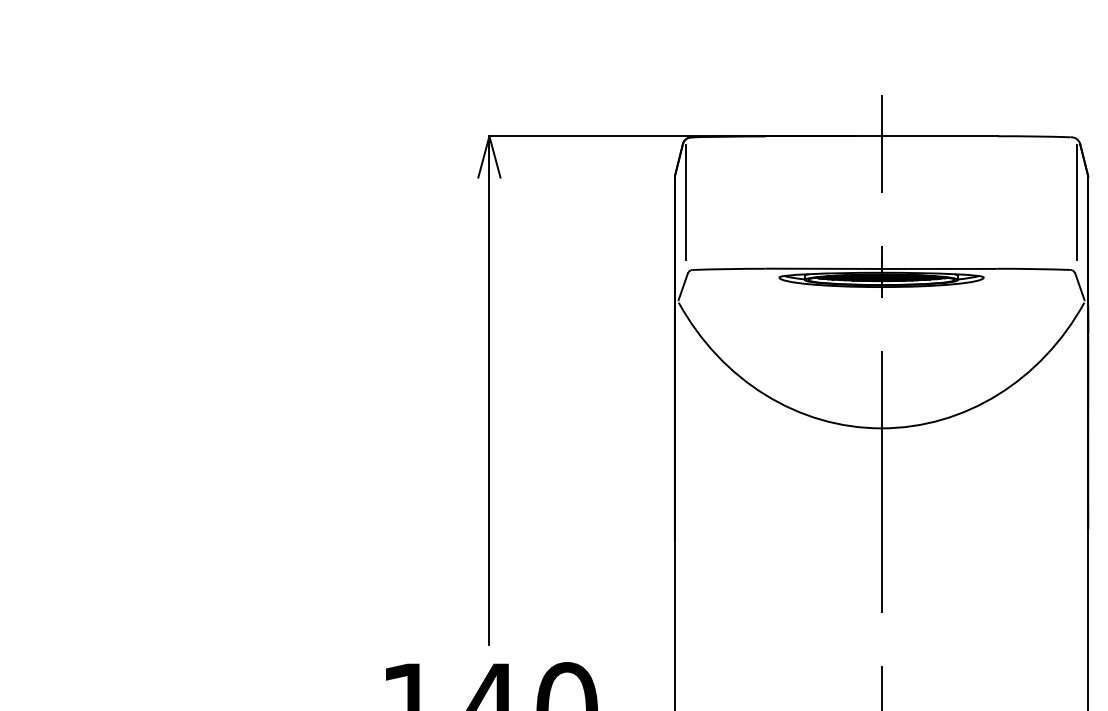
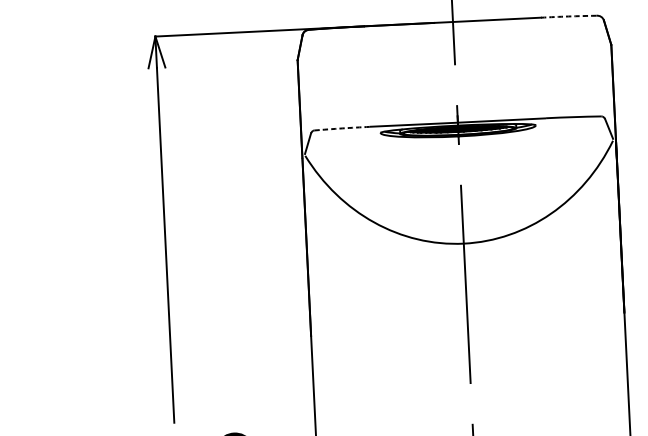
arc: (1034, 136) -> (569, 16), solid -> dashed
line: (685, 201) -> (306, 78), removed
line: (1077, 201) -> (604, 64), removed
arc: (729, 269) -> (342, 128), solid -> dashed

